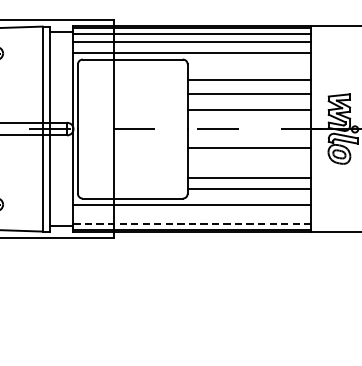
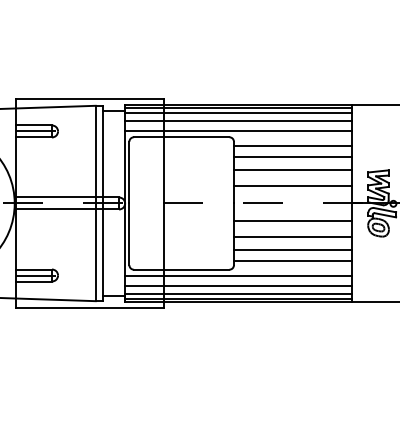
line: (249, 69) -> (292, 146), added
line: (249, 163) -> (292, 236), added
line: (191, 216) -> (237, 286), added
line: (192, 224) -> (238, 294), dashed -> solid

